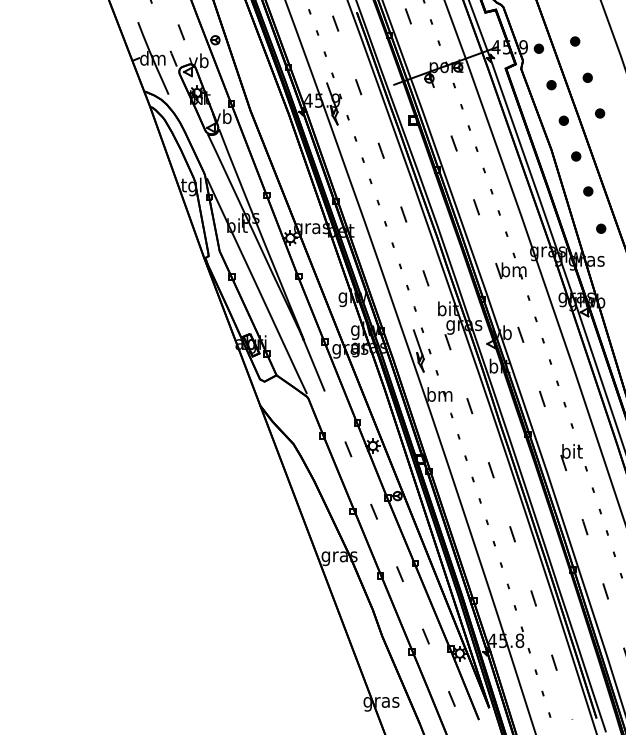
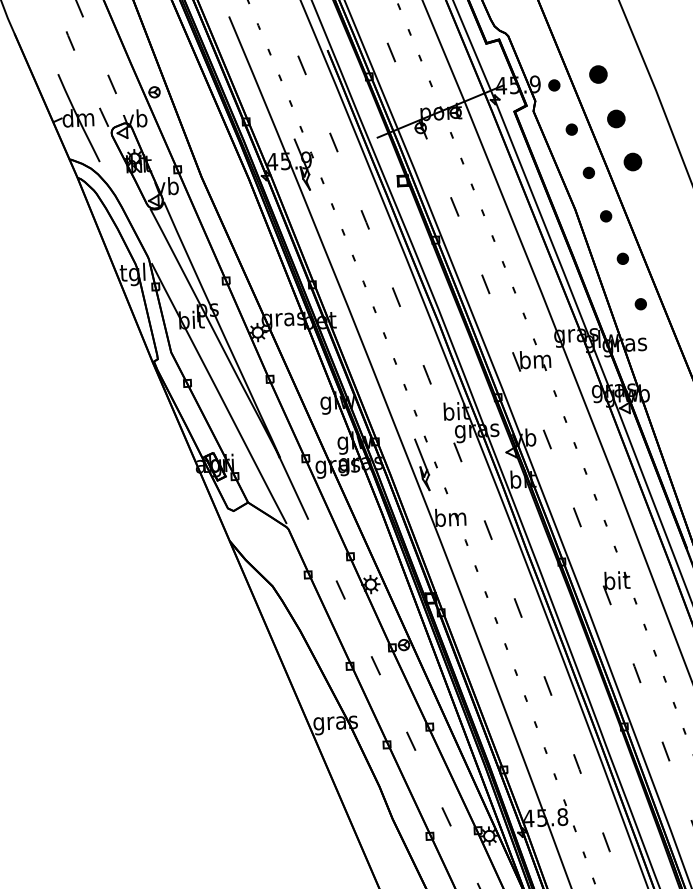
part: (575, 41) -> (599, 74), size x1.6
part: (587, 77) -> (615, 118), size x1.6
part: (600, 113) -> (633, 161), size x1.6

